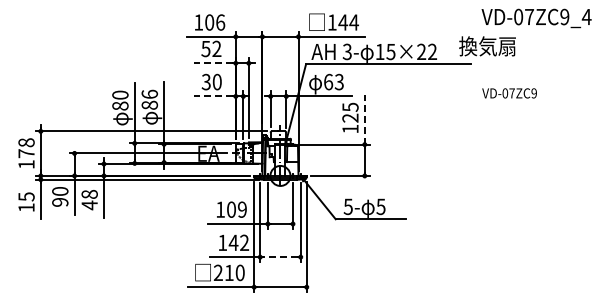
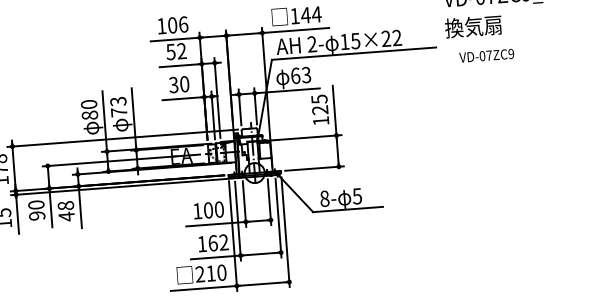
text: (487, 46) -> (473, 26), moved
text: (346, 52) -> (311, 45), 3- -> 2-
line: (213, 63) -> (179, 65), dashed -> solid
text: (509, 93) -> (486, 55), moved
line: (212, 96) -> (181, 98), dashed -> solid
text: (149, 99) -> (118, 106), 86 -> 73
line: (364, 119) -> (334, 110), dashed -> solid
text: (347, 206) -> (323, 198), 5- -> 8-
text: (242, 209) -> (219, 209), 109 -> 100
text: (233, 242) -> (212, 242), 142 -> 162
line: (279, 257) -> (259, 254), dashed -> solid

